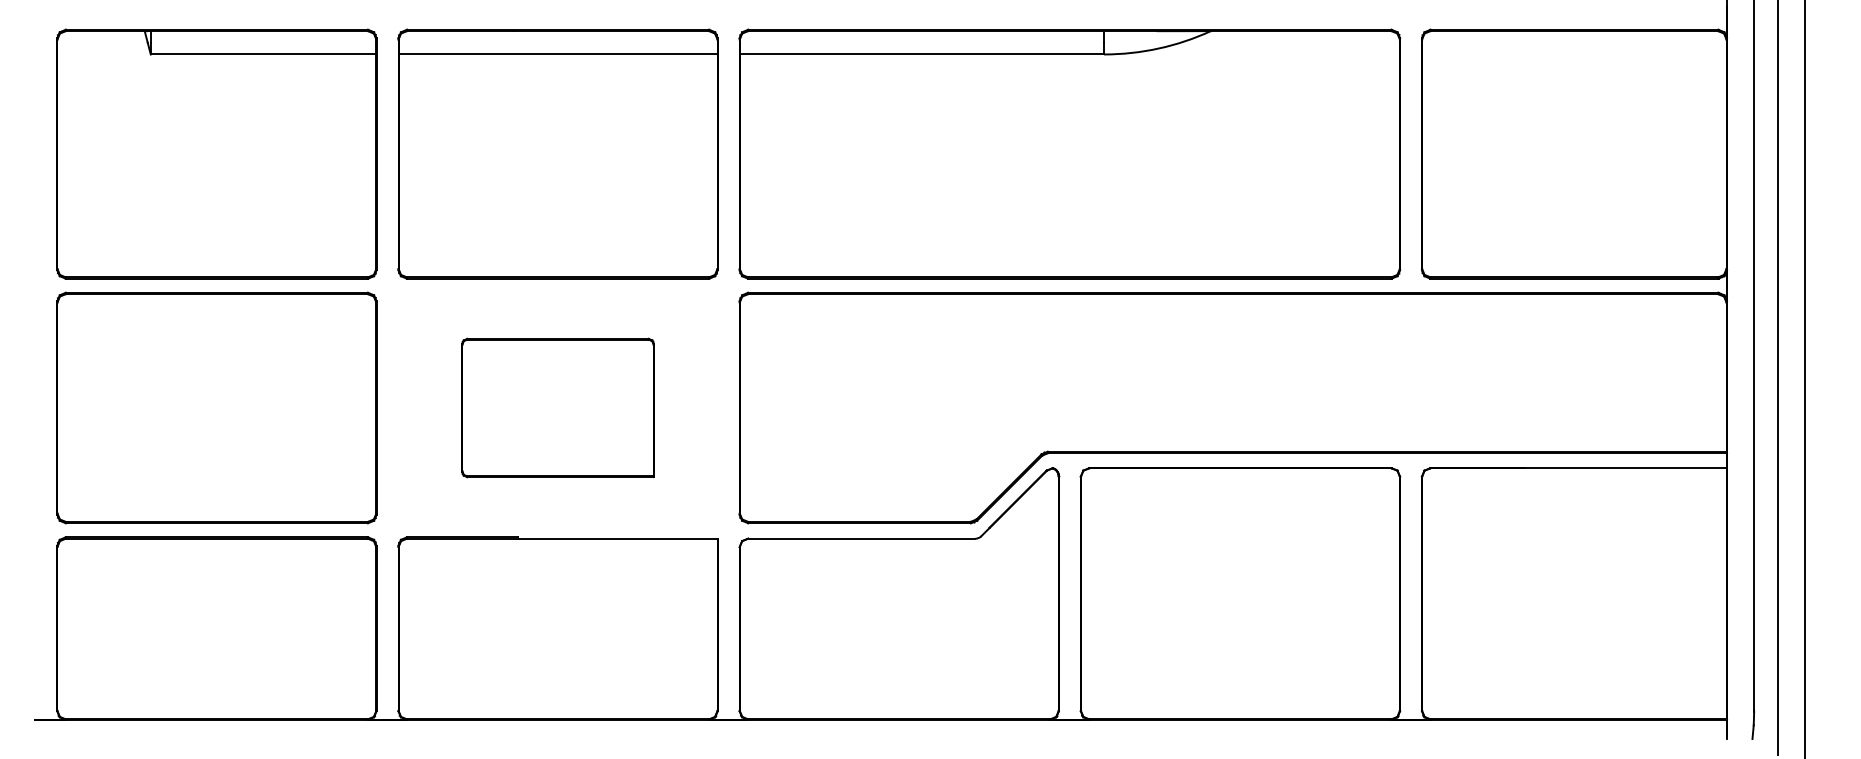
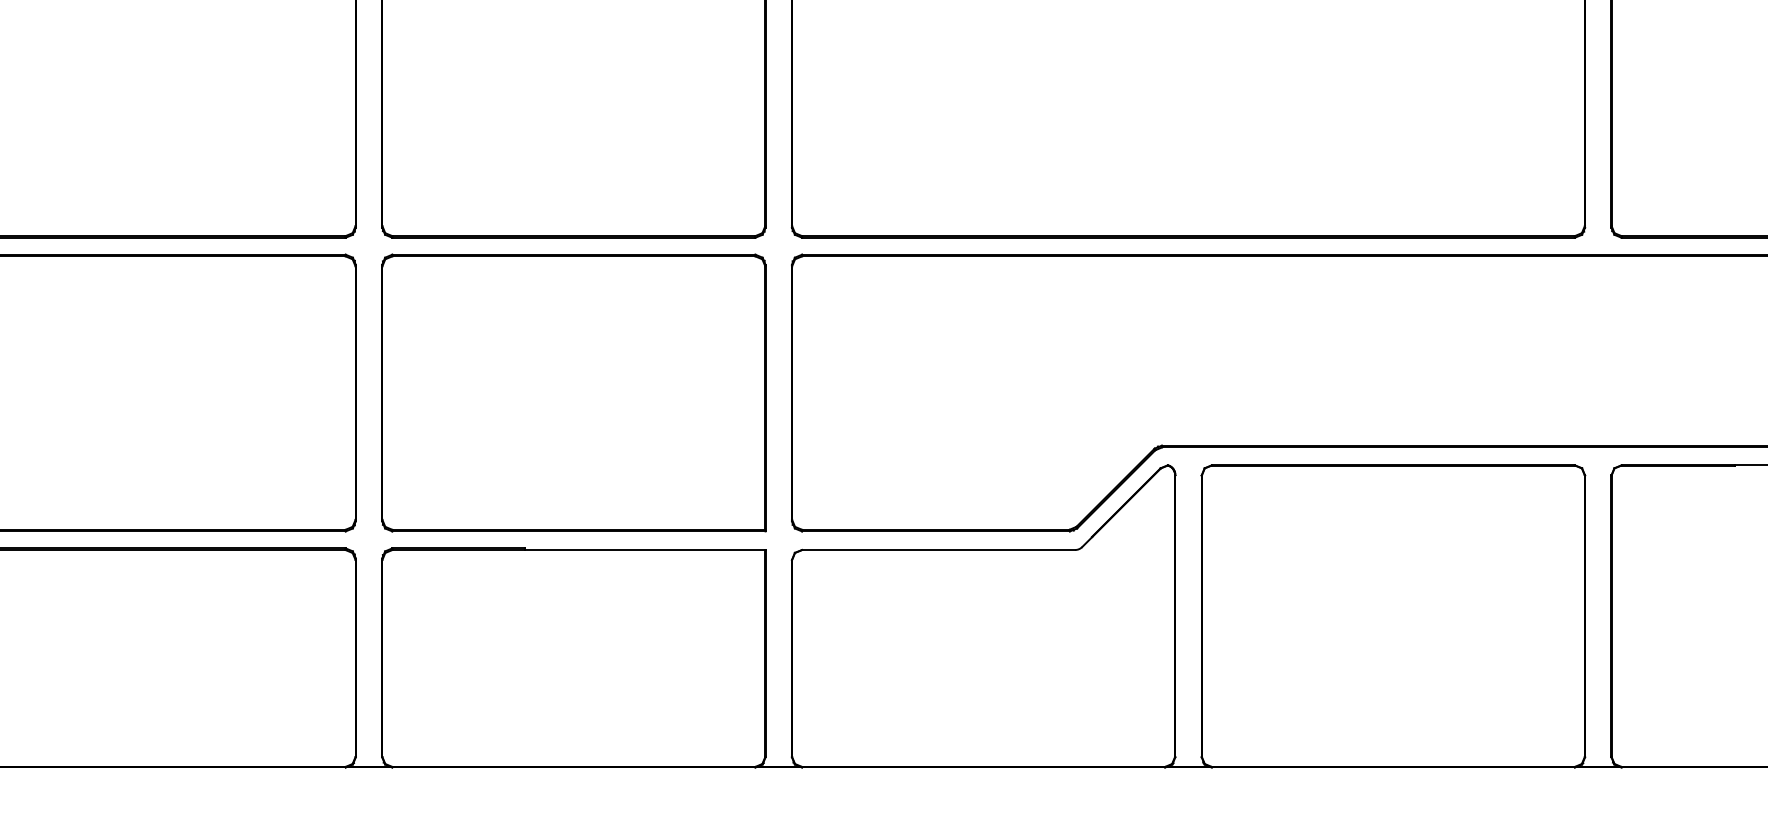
part: (557, 407) -> (573, 392), size x1.67

